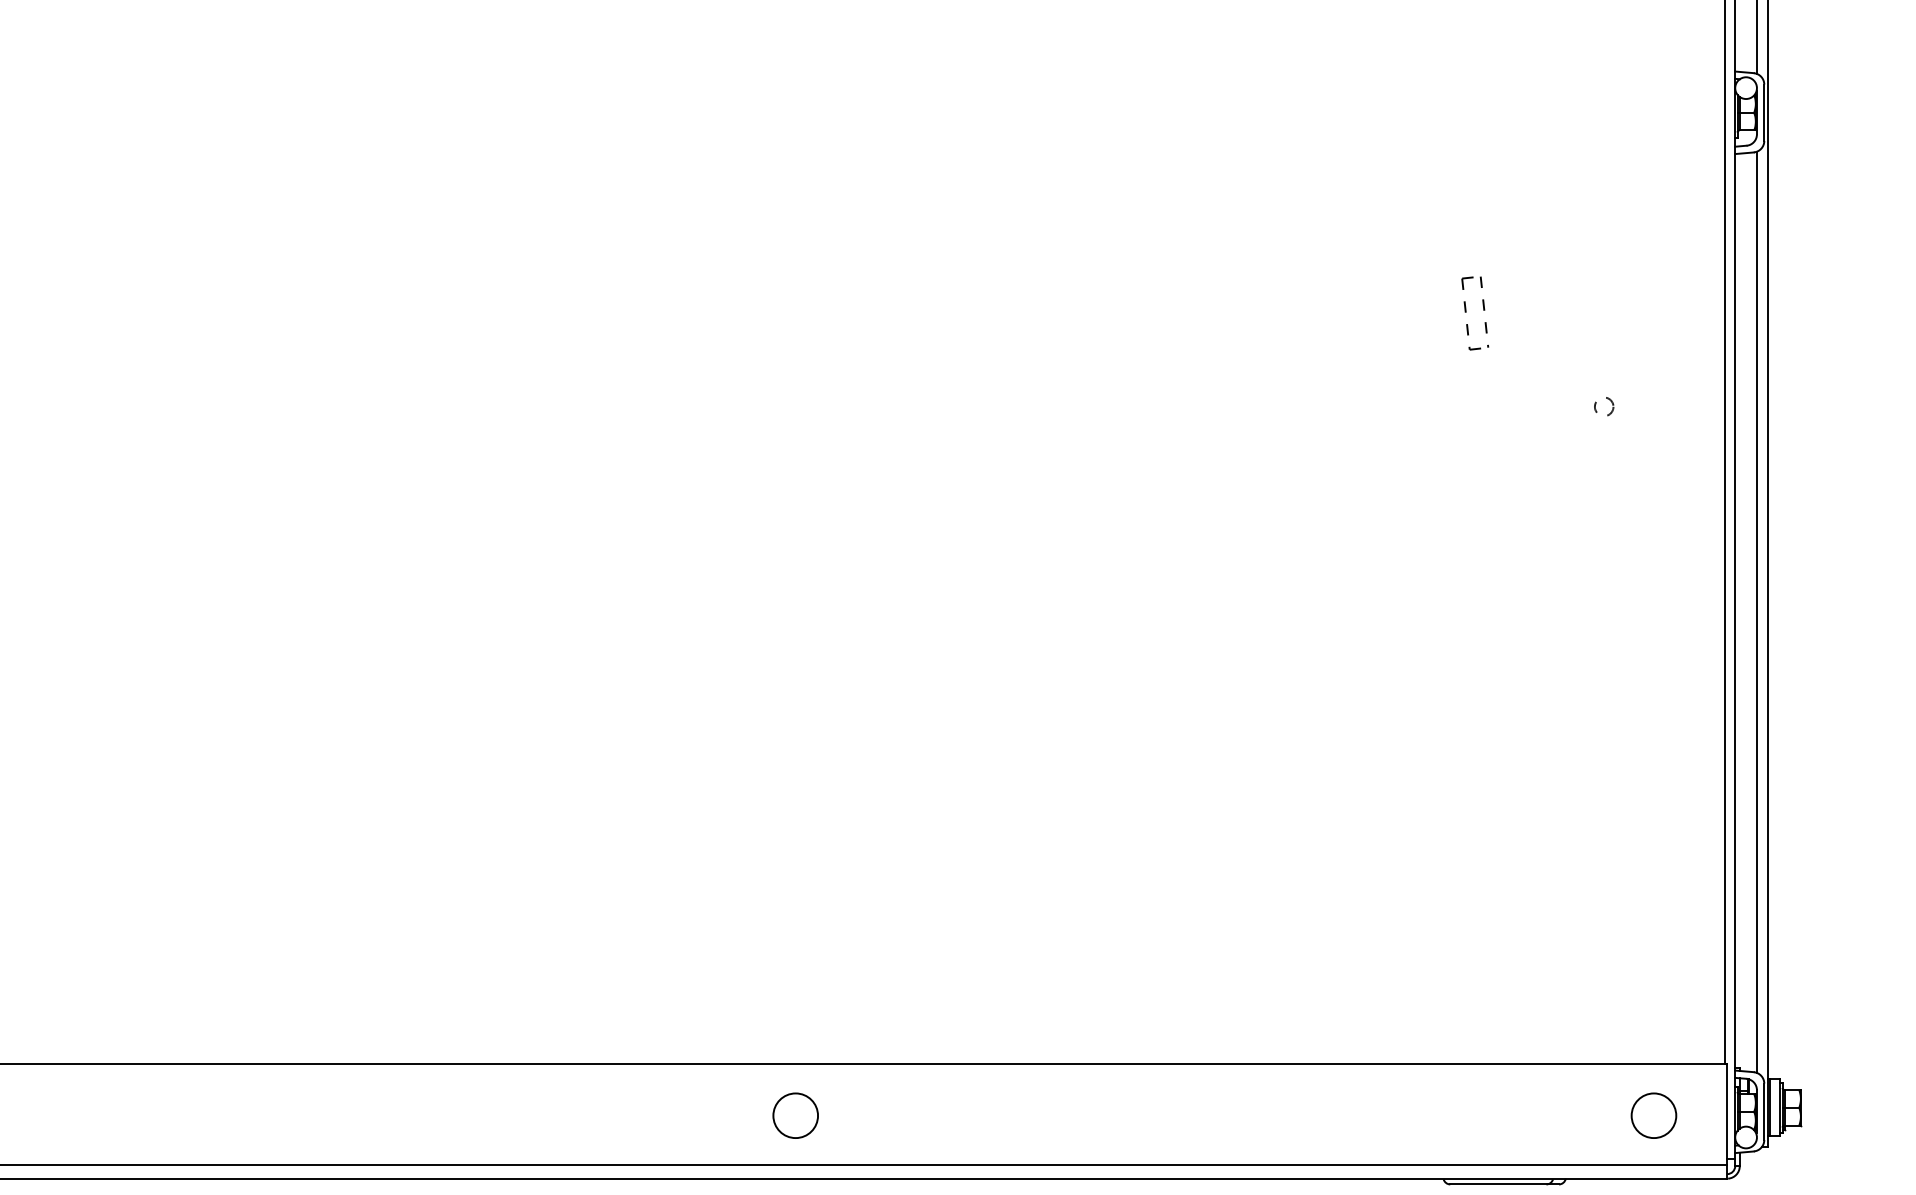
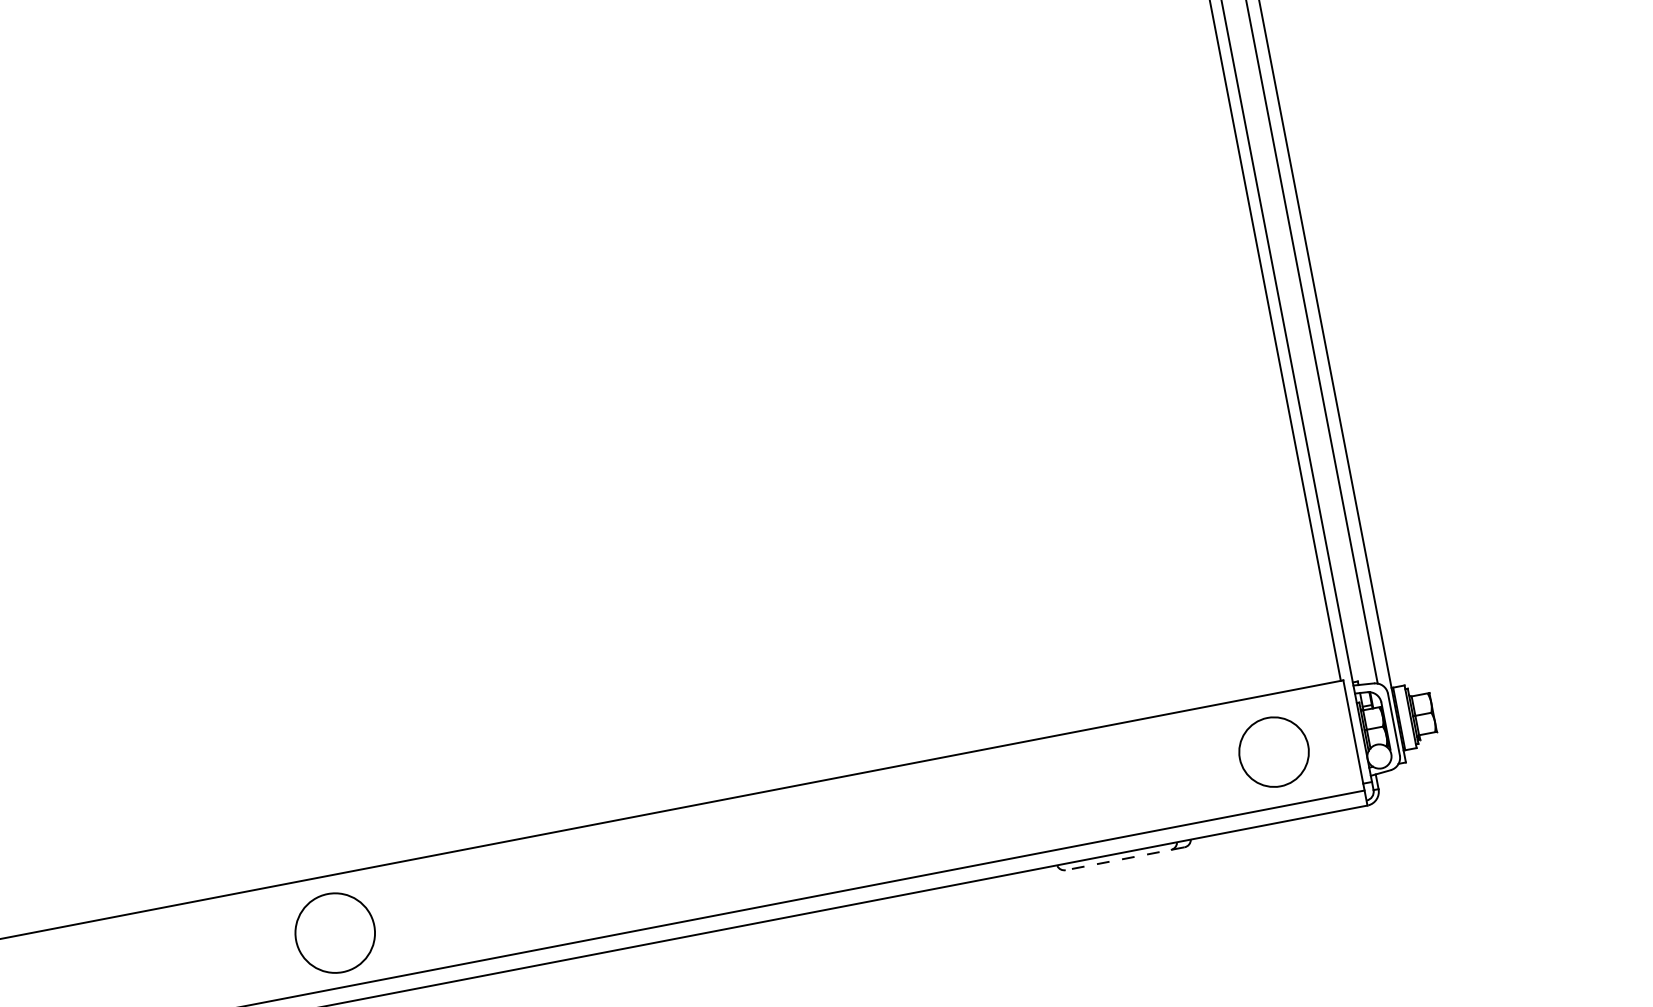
circle: (795, 1115) -> (334, 932), size x1.6
circle: (1653, 1115) -> (1273, 751), size x1.4
line: (1504, 1184) -> (1125, 858), solid -> dashed

